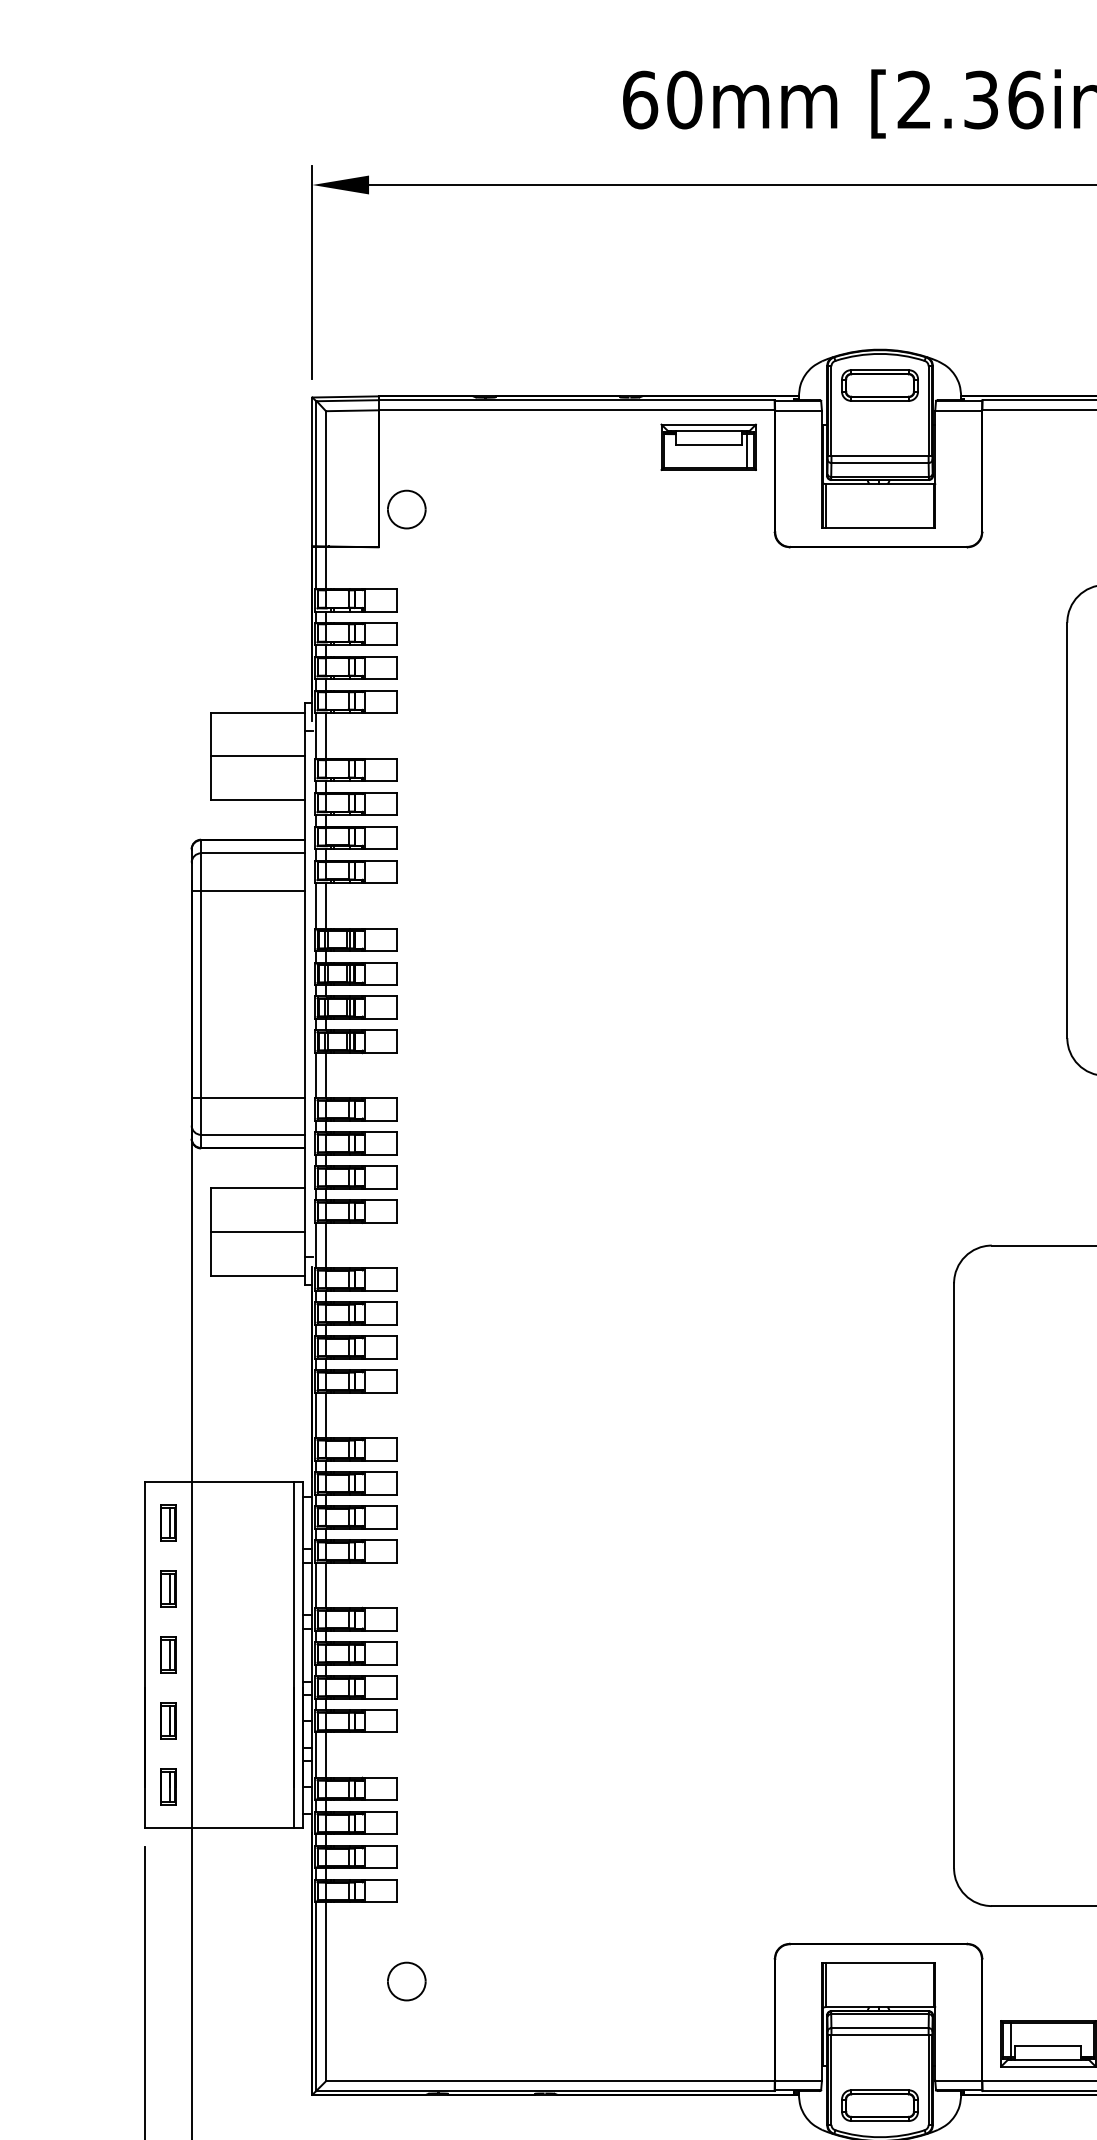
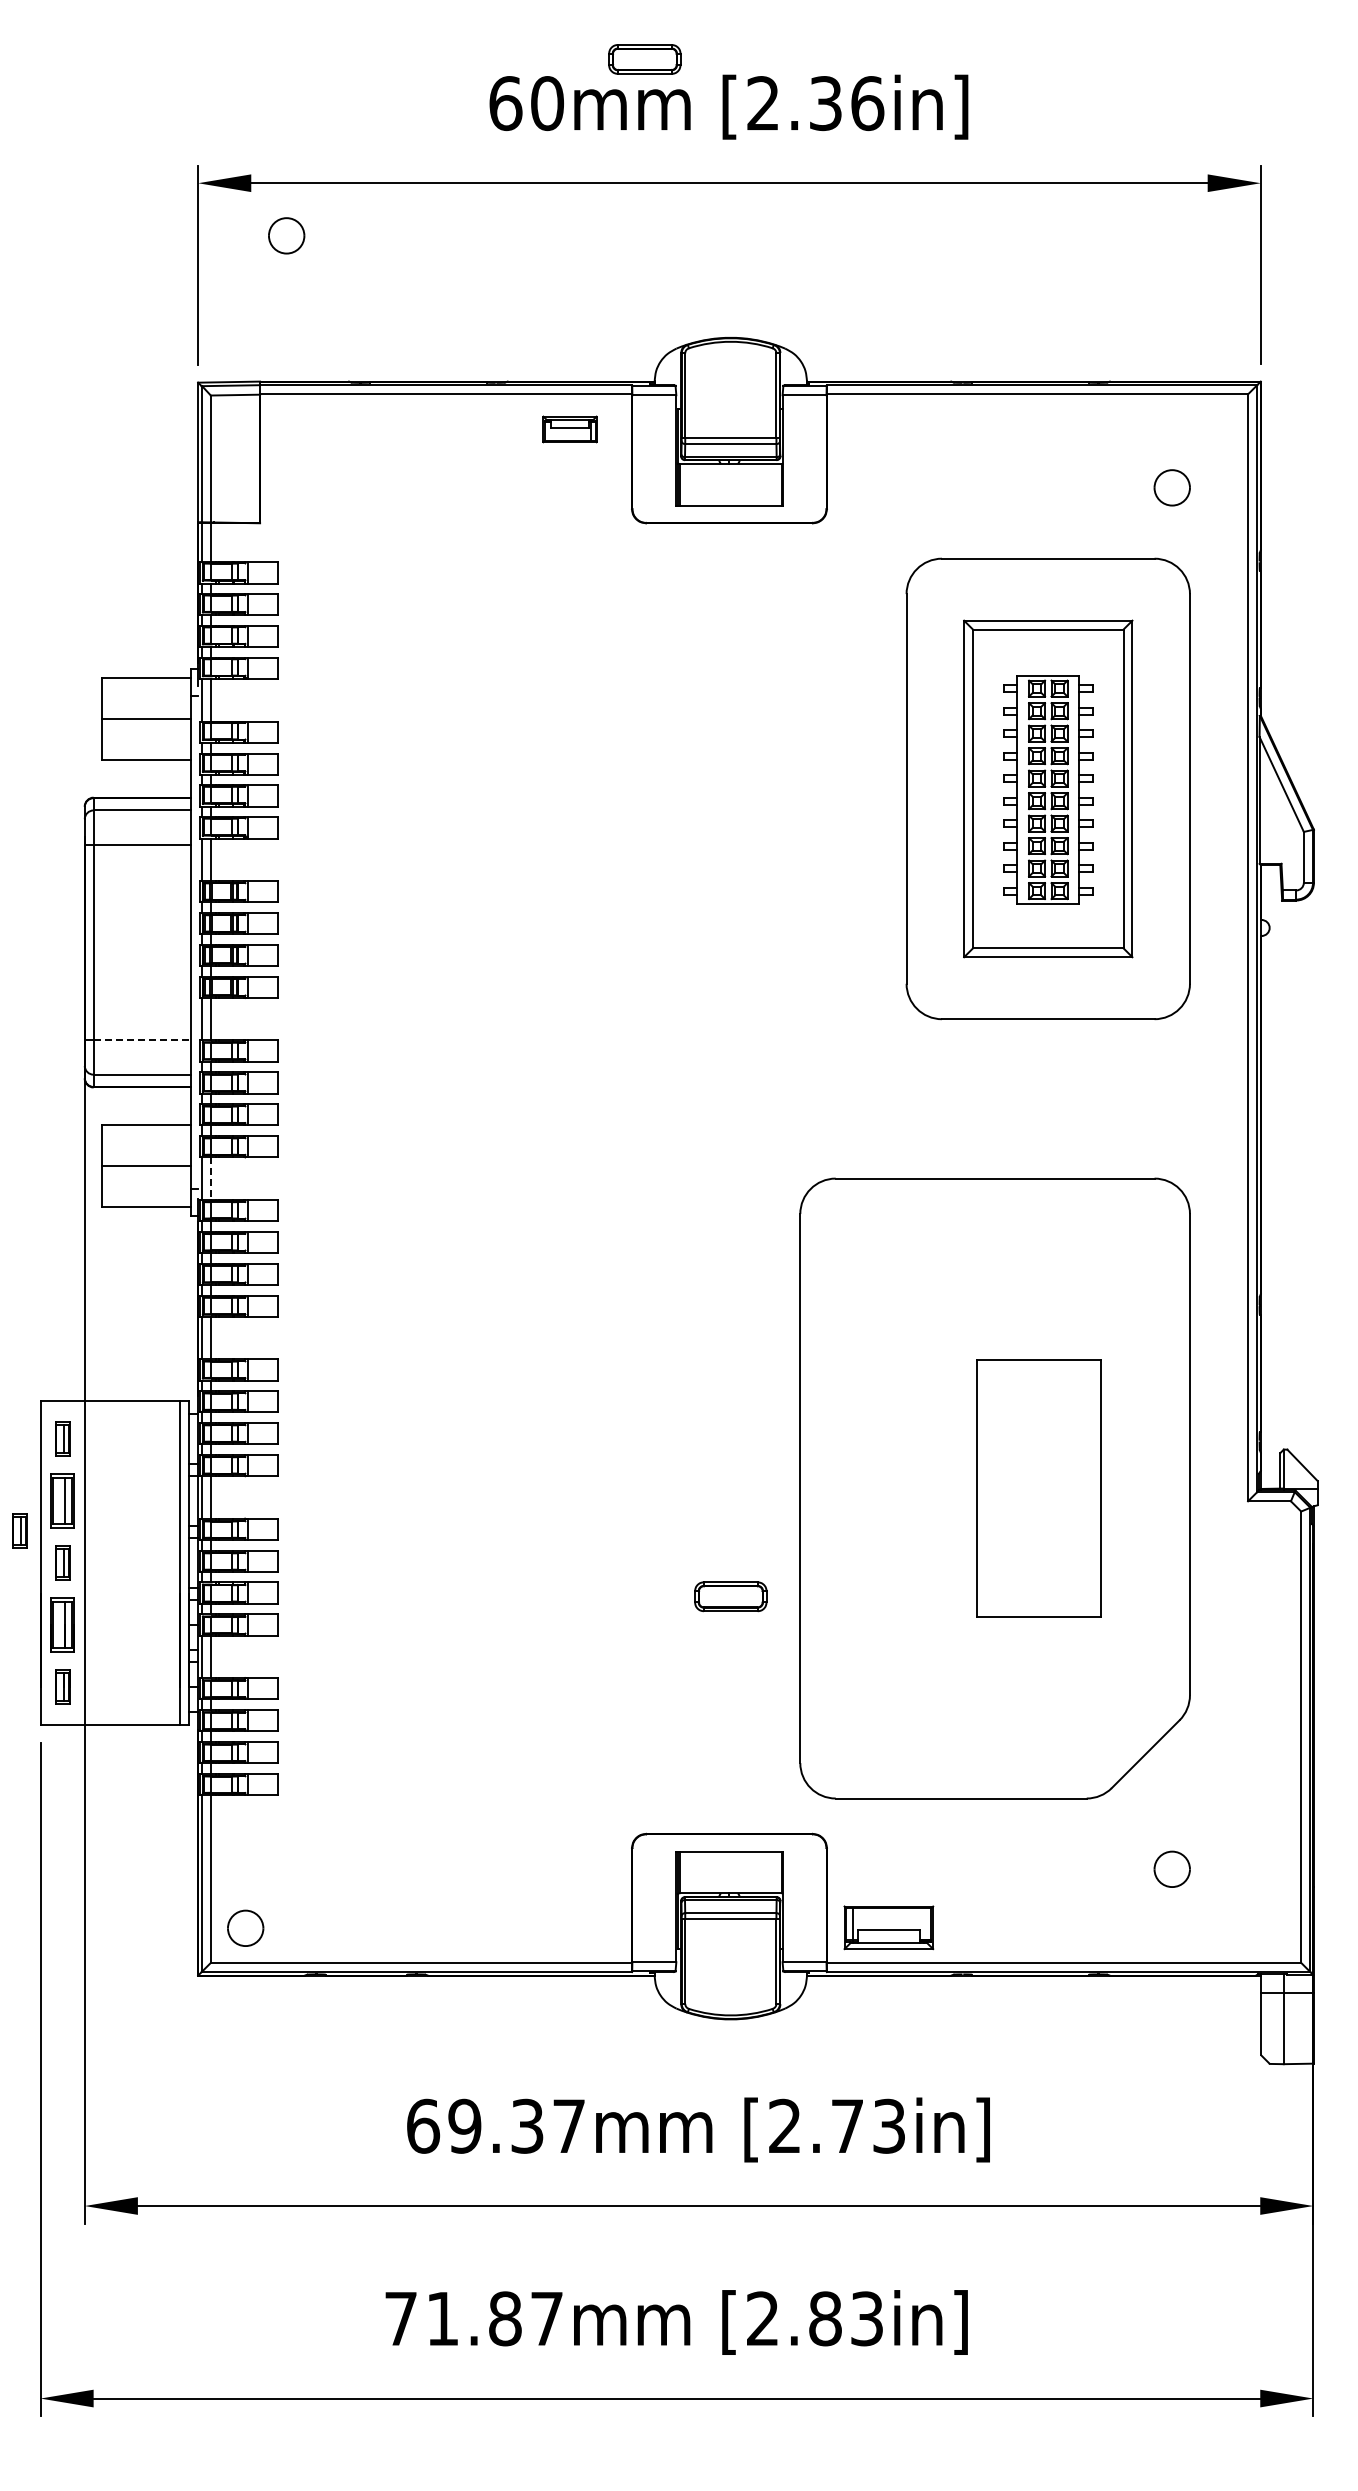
part: (879, 385) -> (644, 59), moved
part: (708, 447) -> (569, 429), size x0.6
part: (406, 509) -> (286, 235), moved
line: (253, 1097) -> (142, 1039), solid -> dashed
line: (325, 1246) -> (210, 1179), solid -> dashed
part: (167, 1588) -> (62, 1500), size x1.6
part: (122, 1620) -> (19, 1530), added
part: (167, 1720) -> (62, 1624), size x1.6
part: (406, 1980) -> (245, 1927), moved
part: (879, 2105) -> (730, 1596), moved

